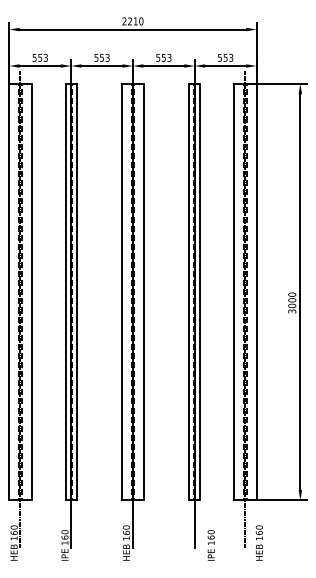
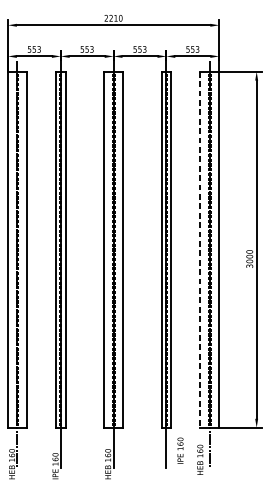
line: (234, 292) -> (200, 249), solid -> dashed
text: (258, 542) -> (199, 459), moved
text: (210, 545) -> (179, 450), moved

